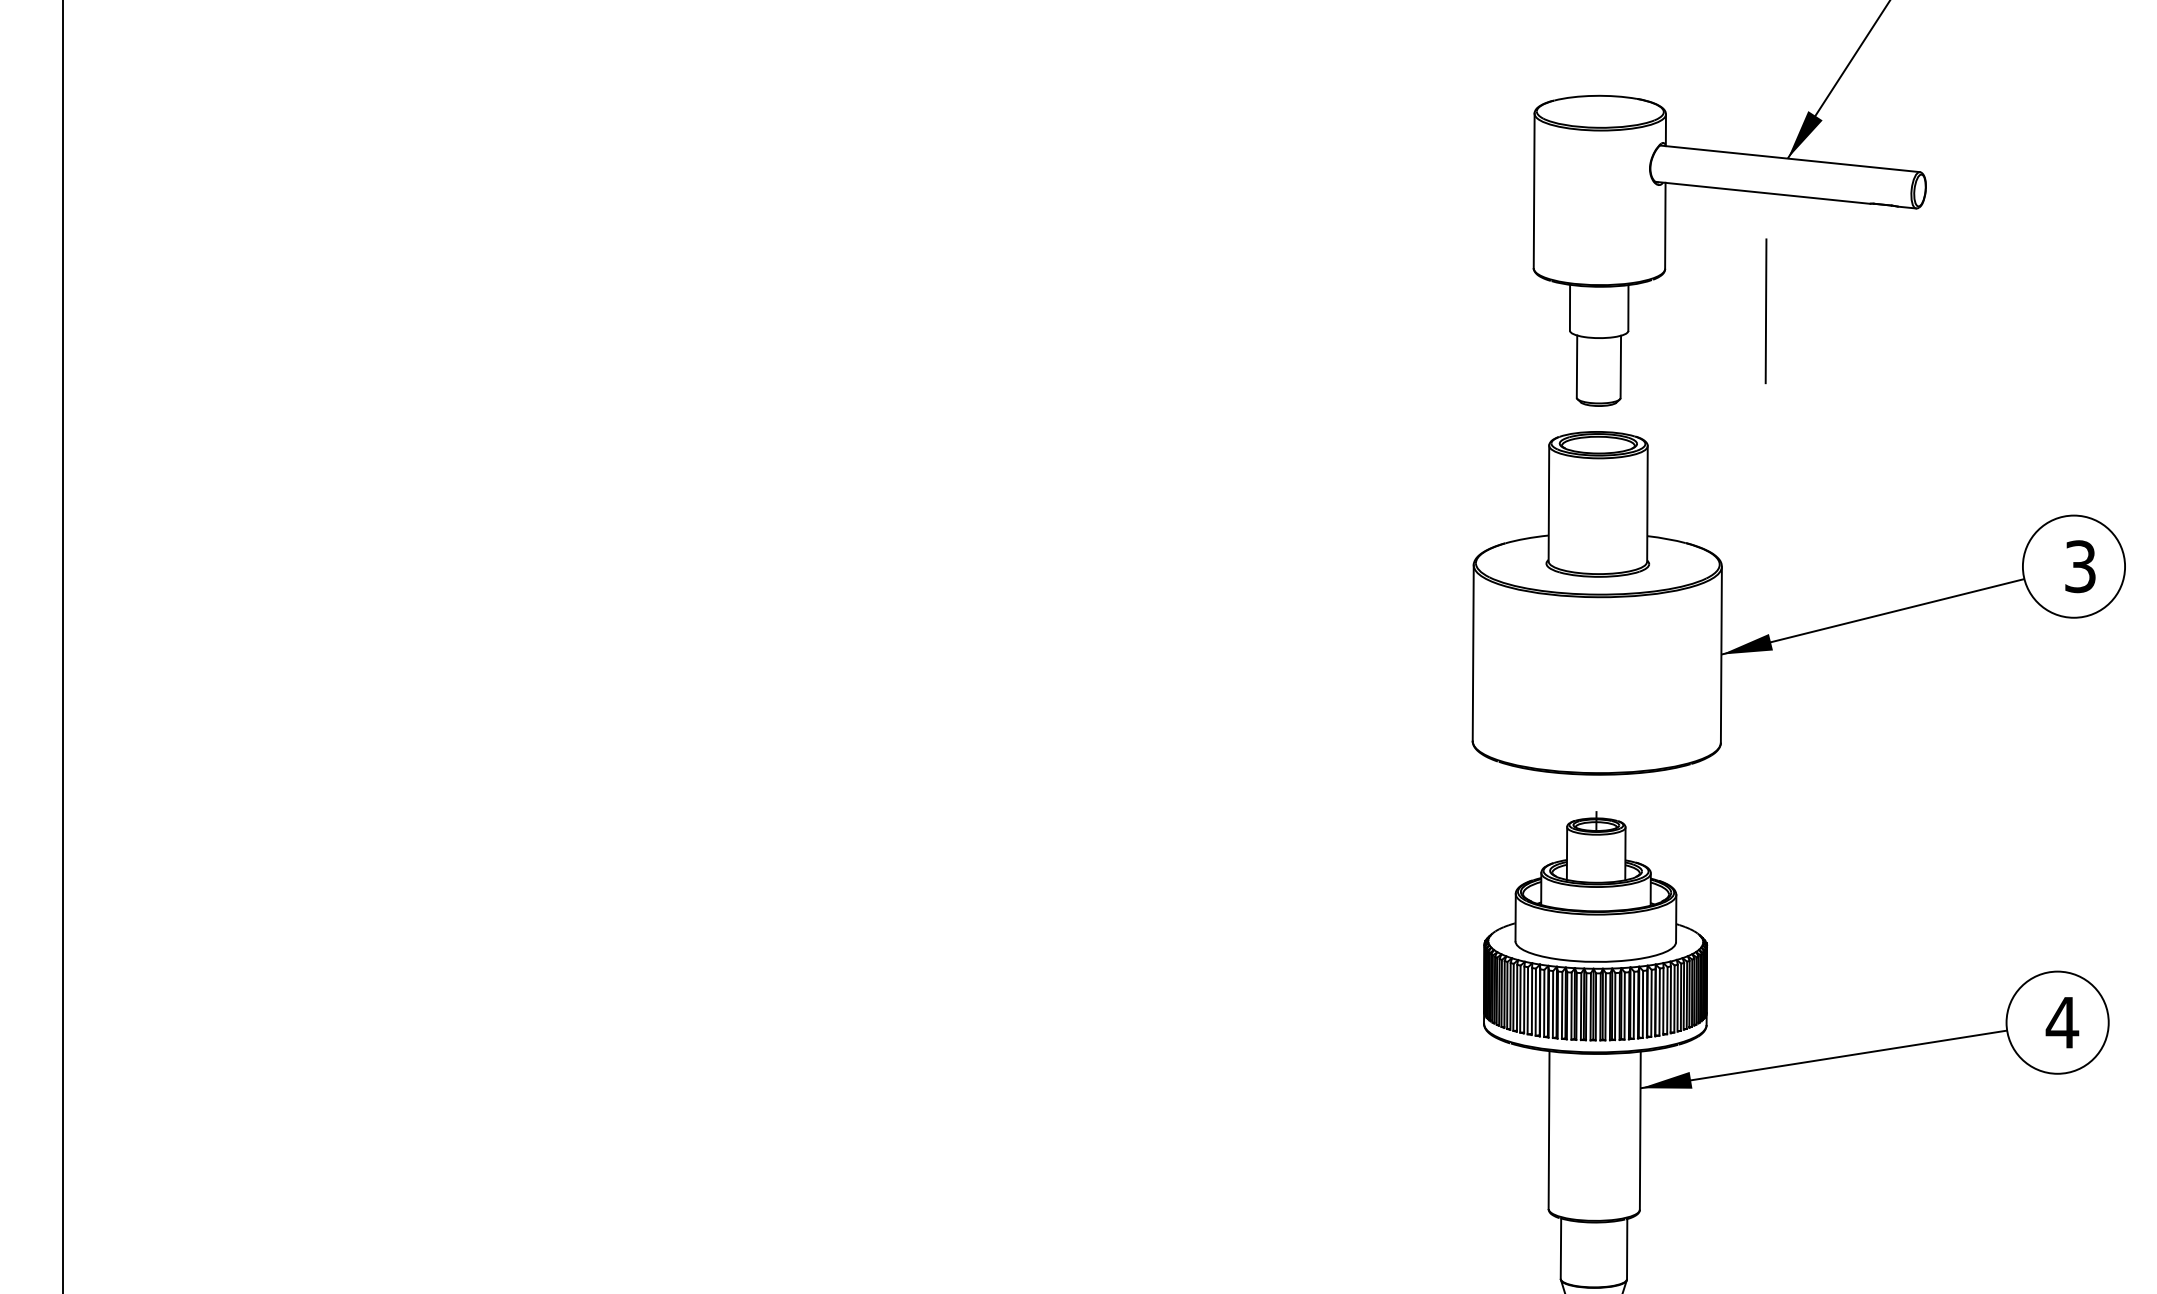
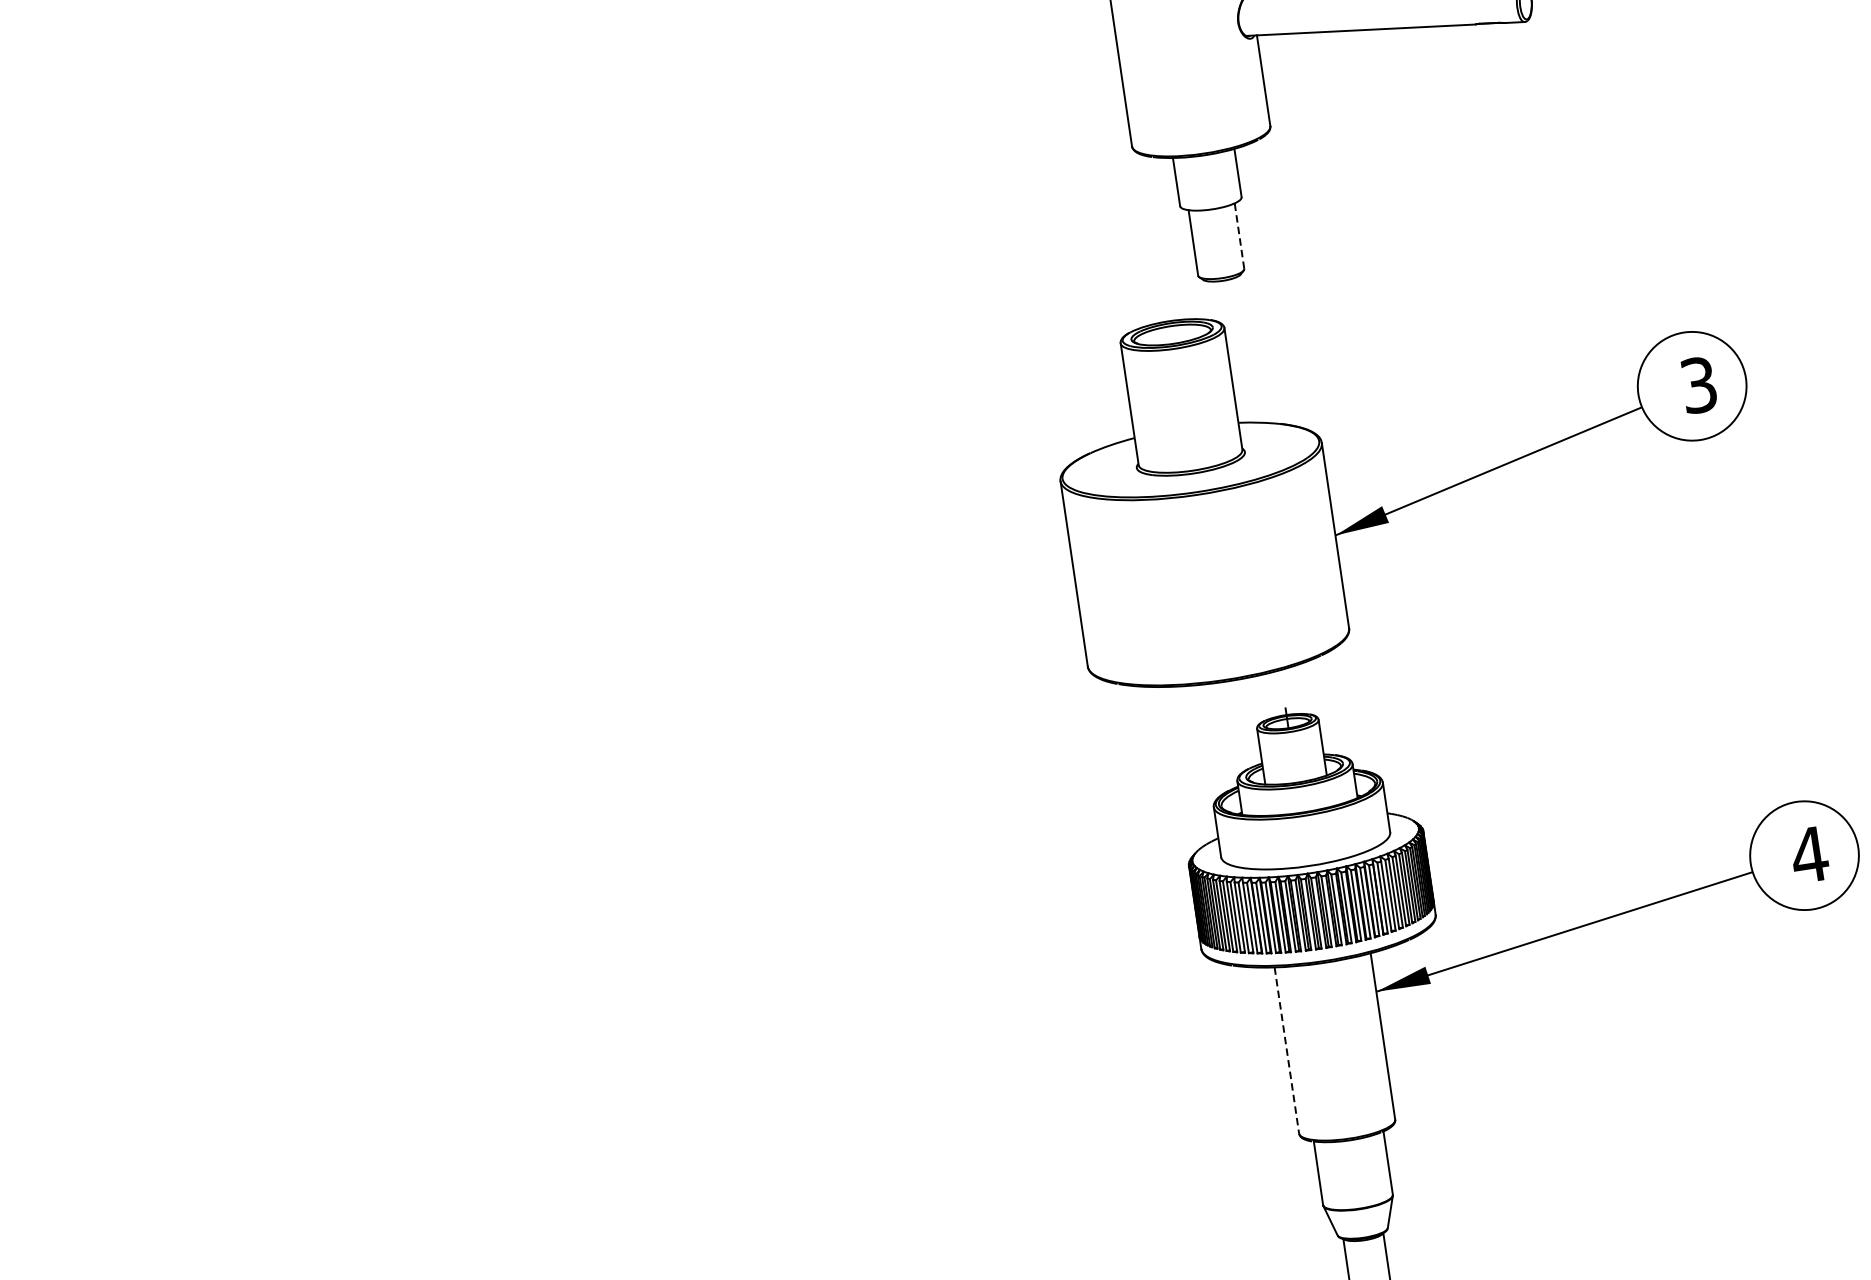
line: (1765, 311) -> (1382, 154), removed
line: (1620, 366) -> (1239, 235), solid -> dashed
part: (1805, 632) -> (1420, 498), moved
line: (1549, 1130) -> (1287, 1050), solid -> dashed

